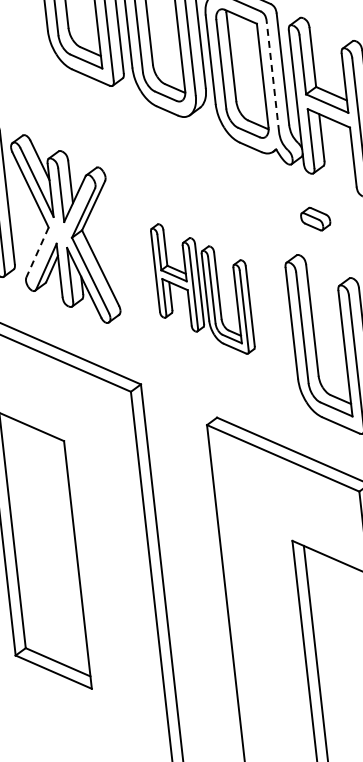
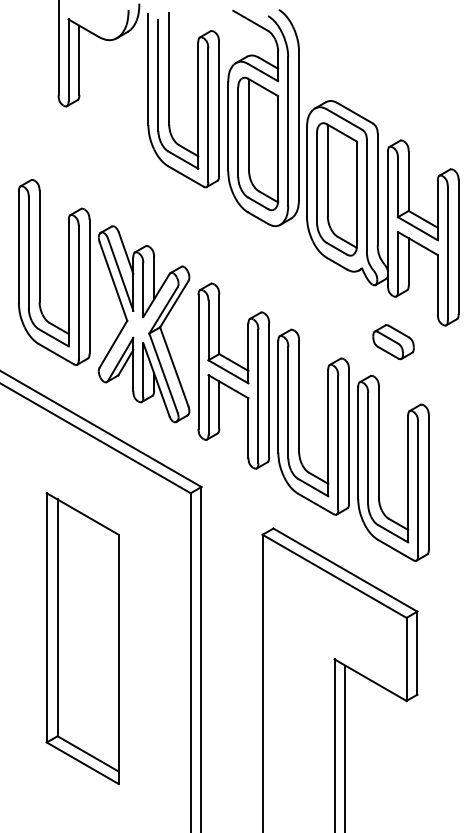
line: (272, 76) -> (366, 195), dashed -> solid
part: (315, 219) -> (393, 342), size x1.43
line: (37, 252) -> (113, 344), dashed -> solid
part: (202, 288) -> (273, 398), size x1.67

